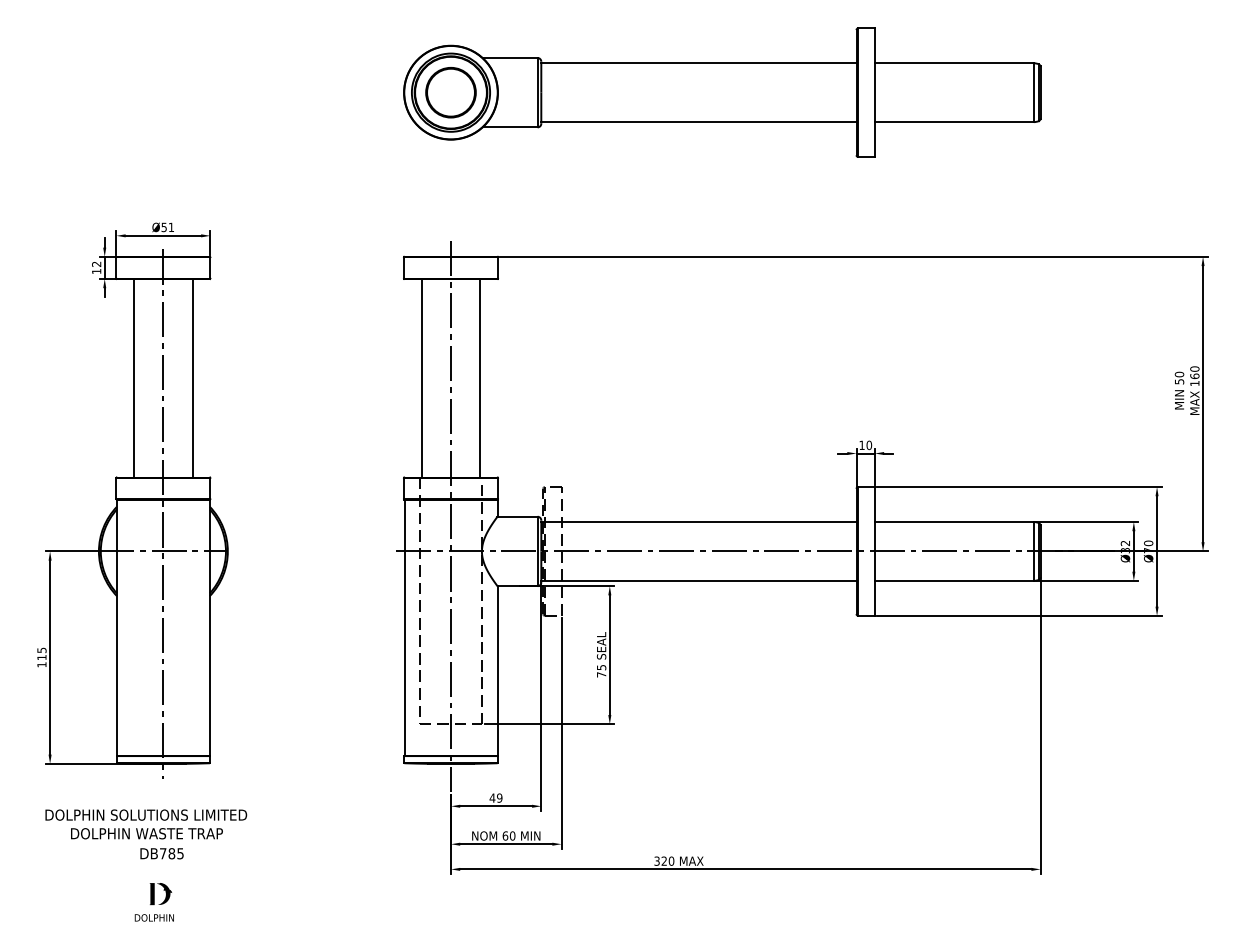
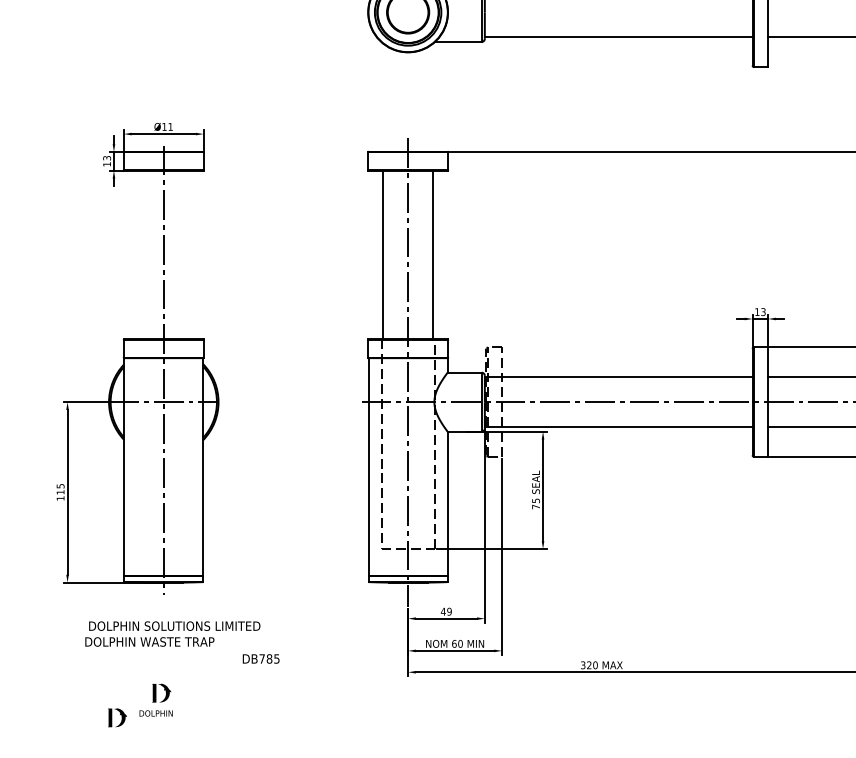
text: (163, 227) -> (163, 126), Ø51 -> Ø11
text: (96, 263) -> (106, 157), 12 -> 13
line: (133, 377) -> (138, 254), removed
line: (192, 377) -> (188, 254), removed
text: (869, 444) -> (763, 311), 10 -> 13
text: (146, 814) -> (174, 625), moved
text: (161, 853) -> (260, 658), moved
part: (108, 923) -> (117, 718), added

